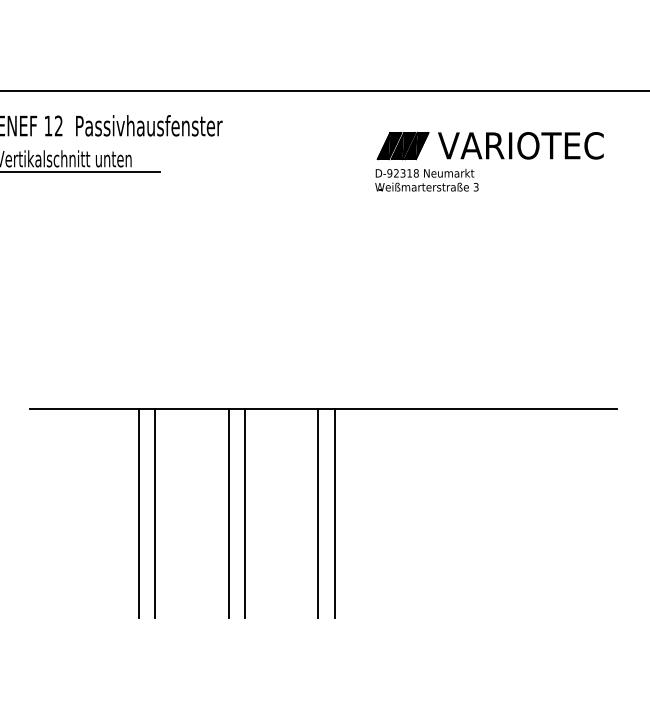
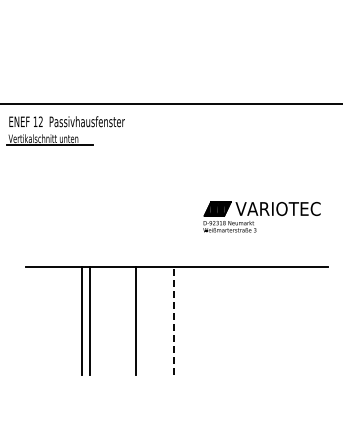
part: (488, 160) -> (261, 216), moved
line: (229, 512) -> (128, 320), removed
line: (334, 512) -> (182, 320), removed
line: (319, 514) -> (174, 321), solid -> dashed

